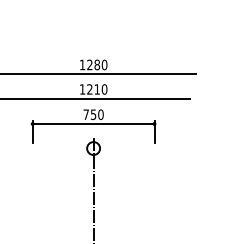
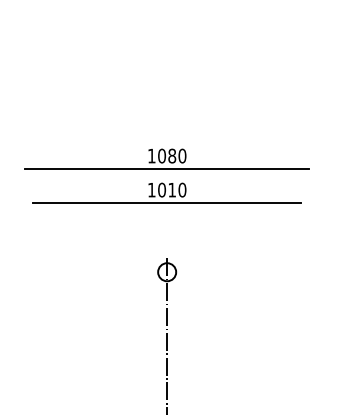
text: (90, 64) -> (162, 155), 1280 -> 1080
text: (90, 89) -> (162, 189), 1210 -> 1010
part: (93, 125) -> (166, 240), removed

